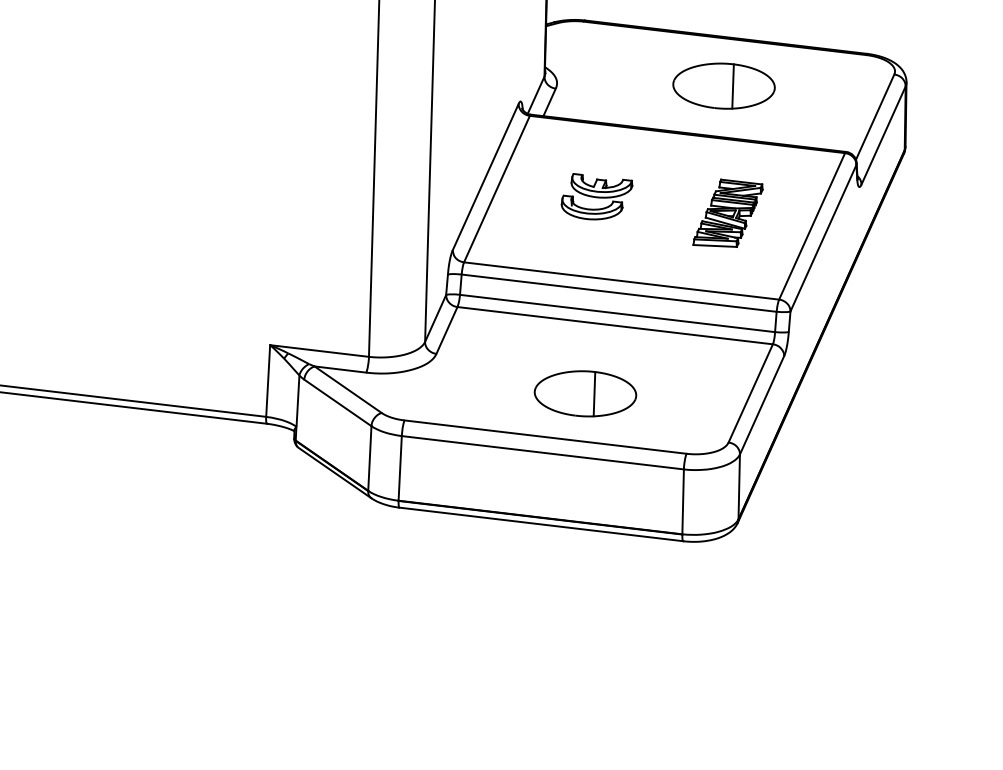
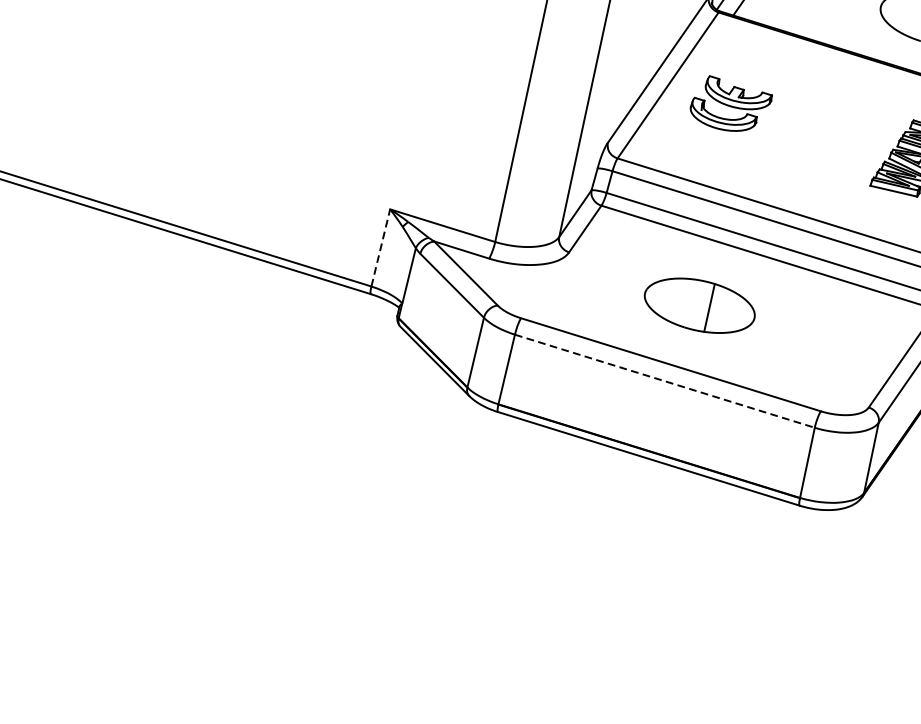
part: (596, 196) -> (730, 105), moved
line: (268, 381) -> (381, 248), solid -> dashed
part: (585, 393) -> (699, 305), moved
line: (543, 452) -> (665, 381), solid -> dashed

